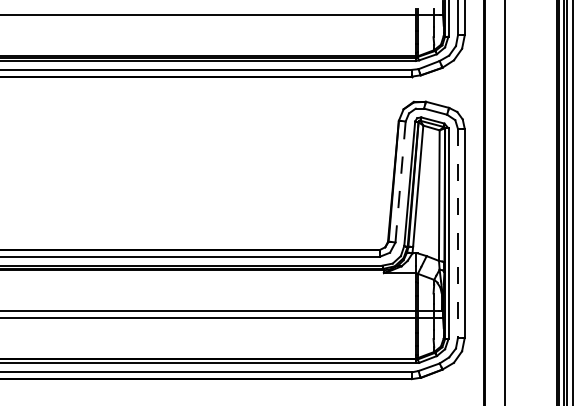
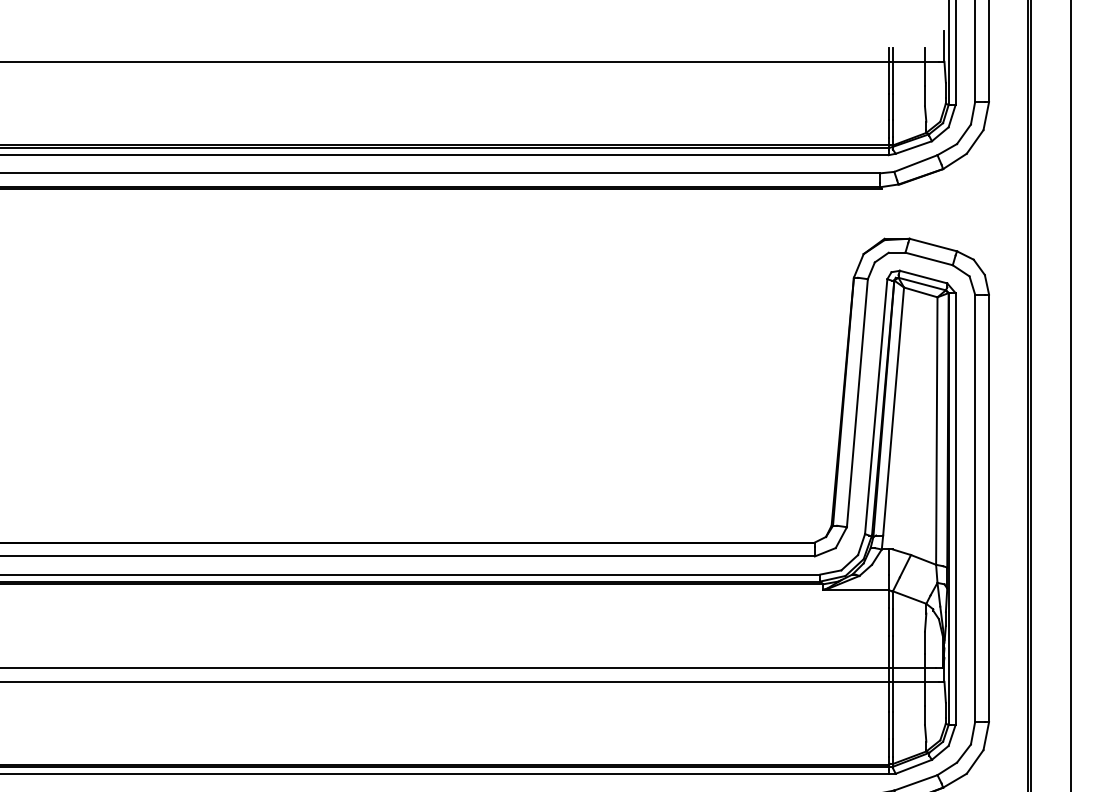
line: (400, 182) -> (857, 404), dashed -> solid
line: (458, 233) -> (976, 508), dashed -> solid

